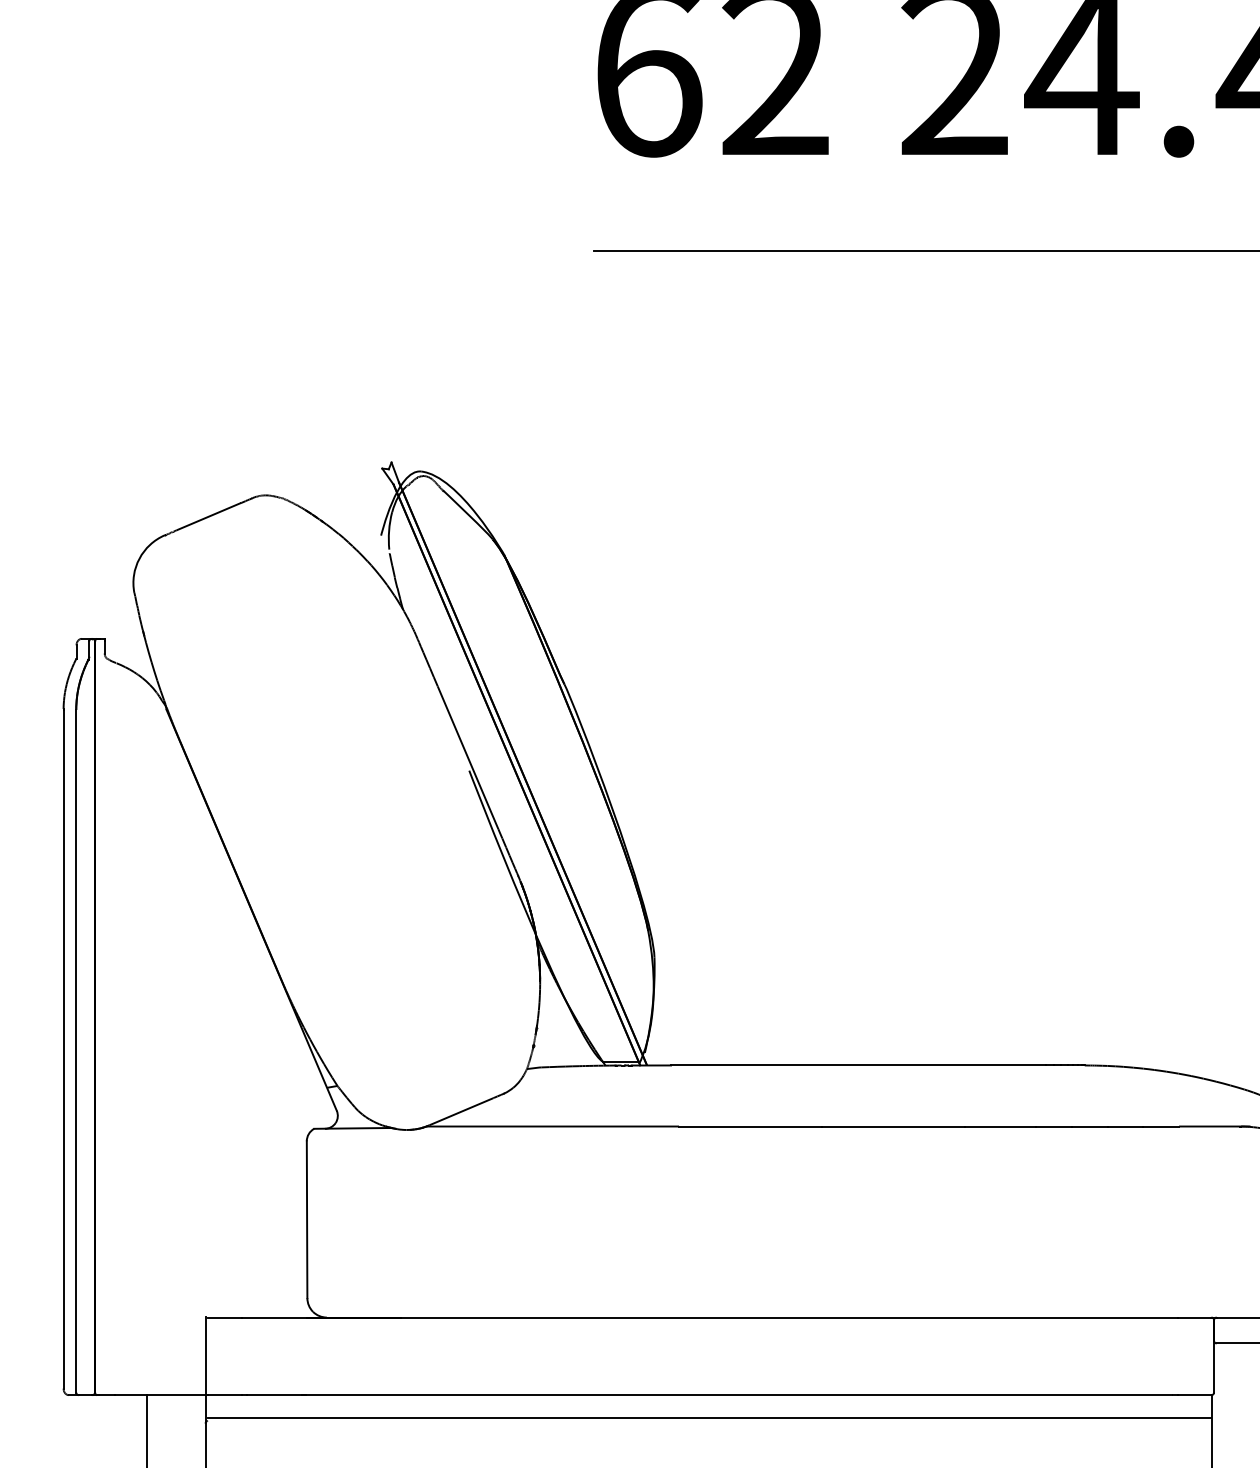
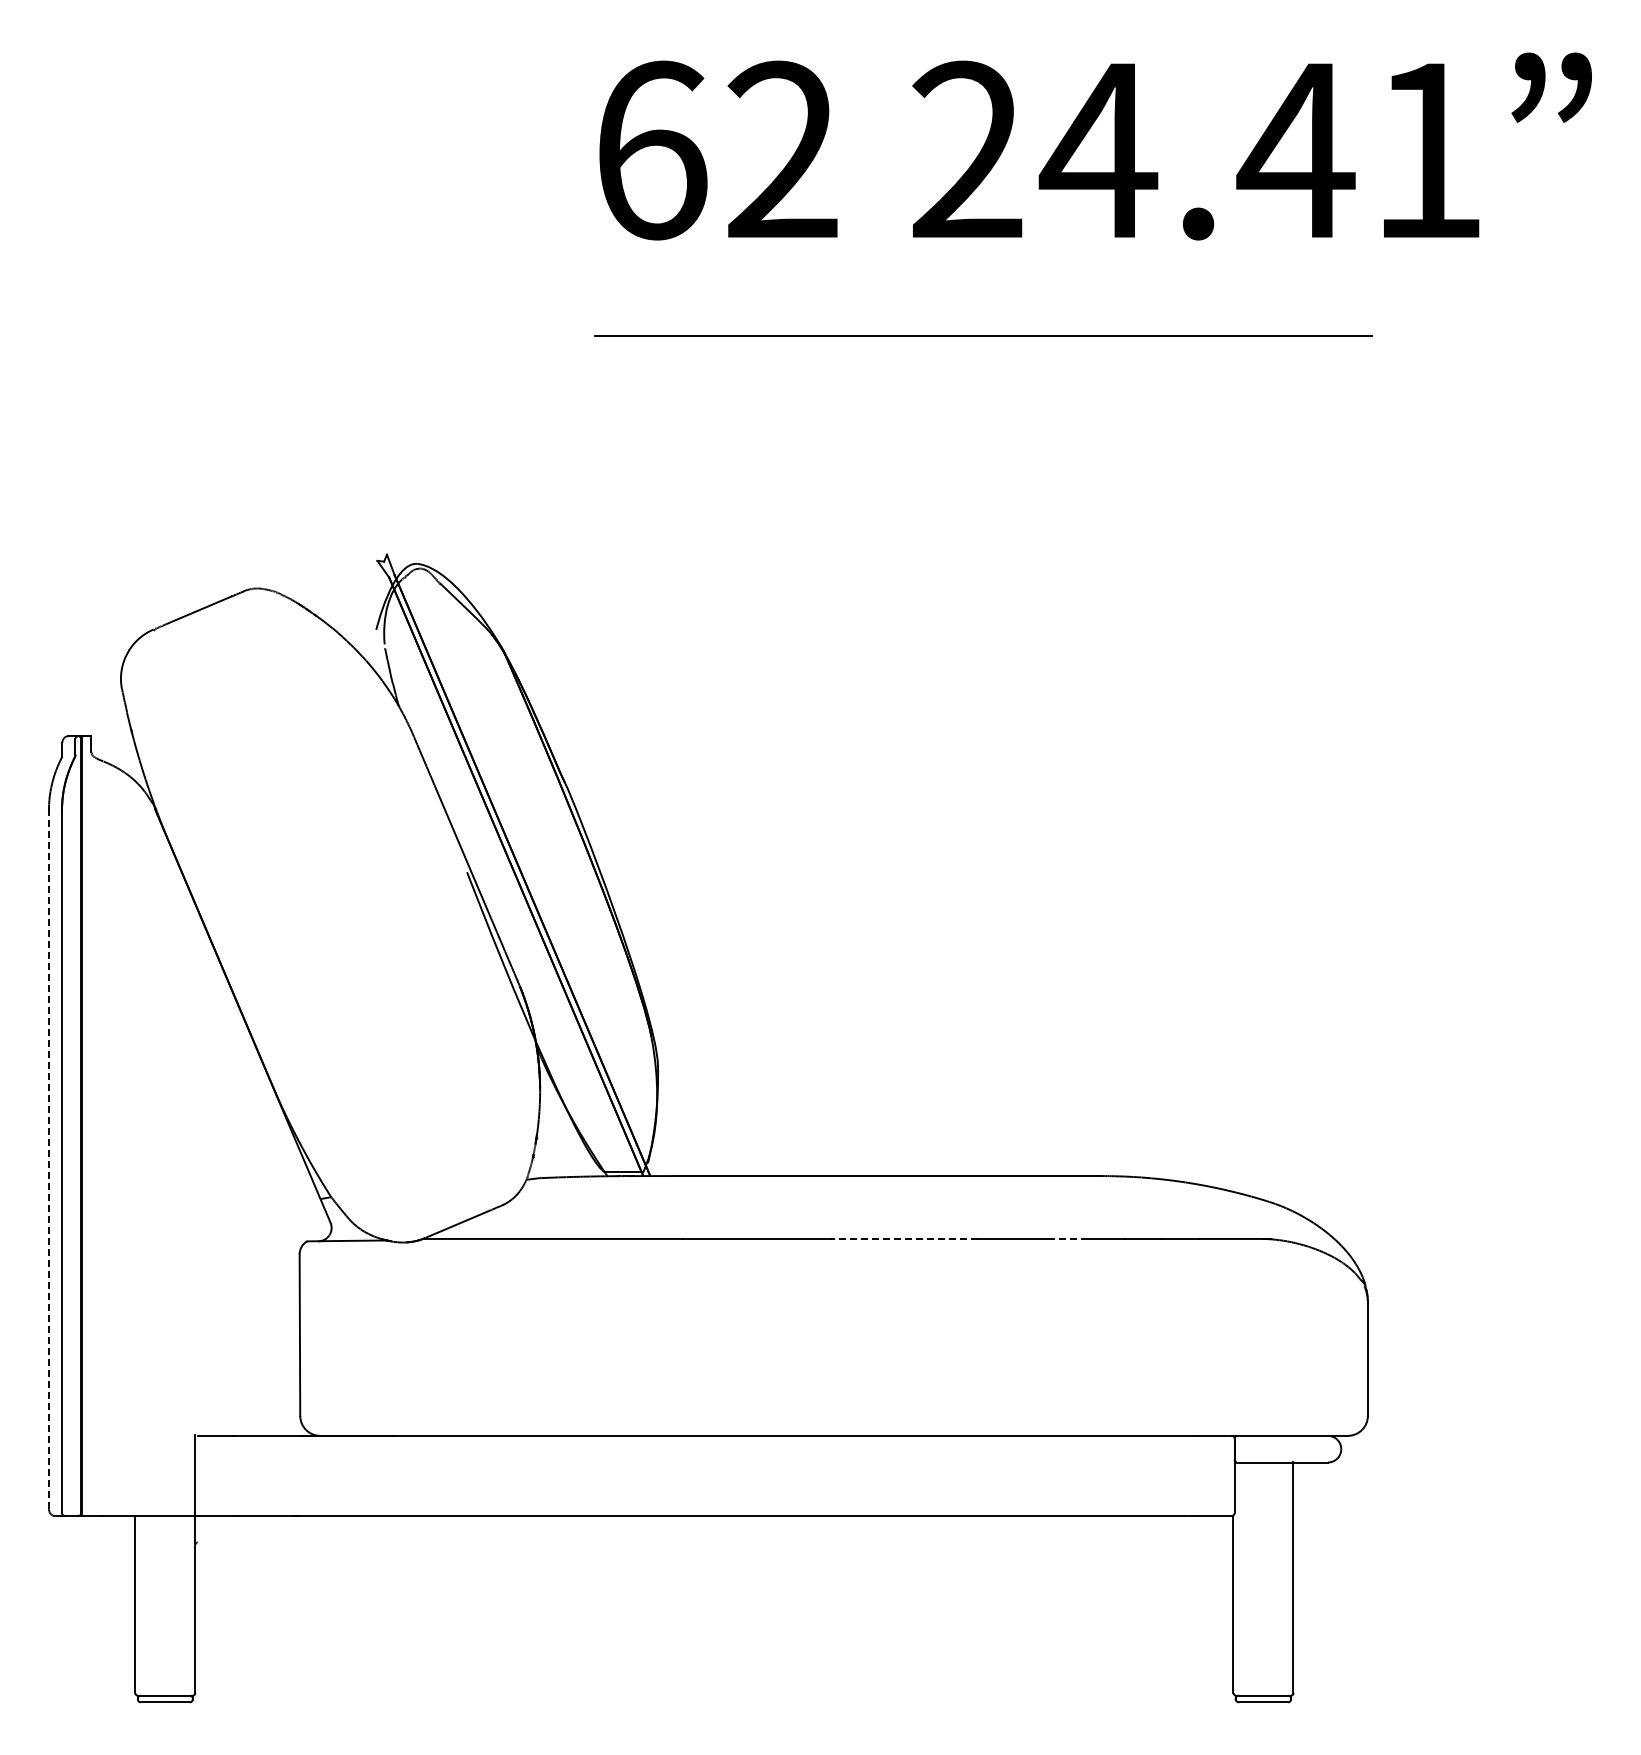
line: (64, 1049) -> (49, 1159), solid -> dashed
line: (893, 1126) -> (904, 1238), solid -> dashed
line: (1053, 1126) -> (1069, 1238), solid -> dashed
line: (709, 1418) -> (714, 1539), removed

